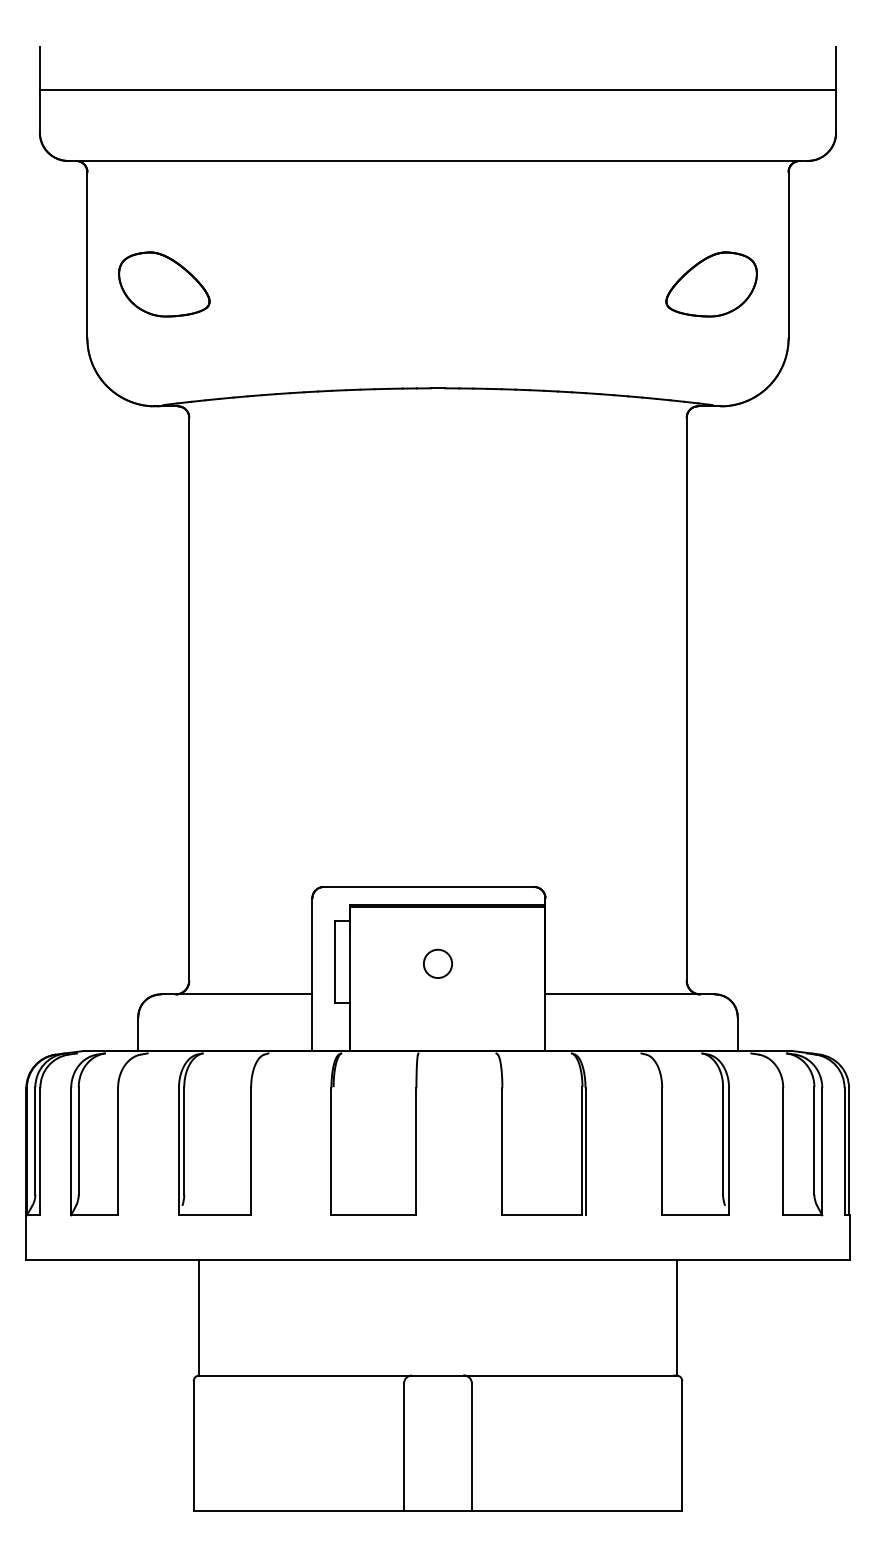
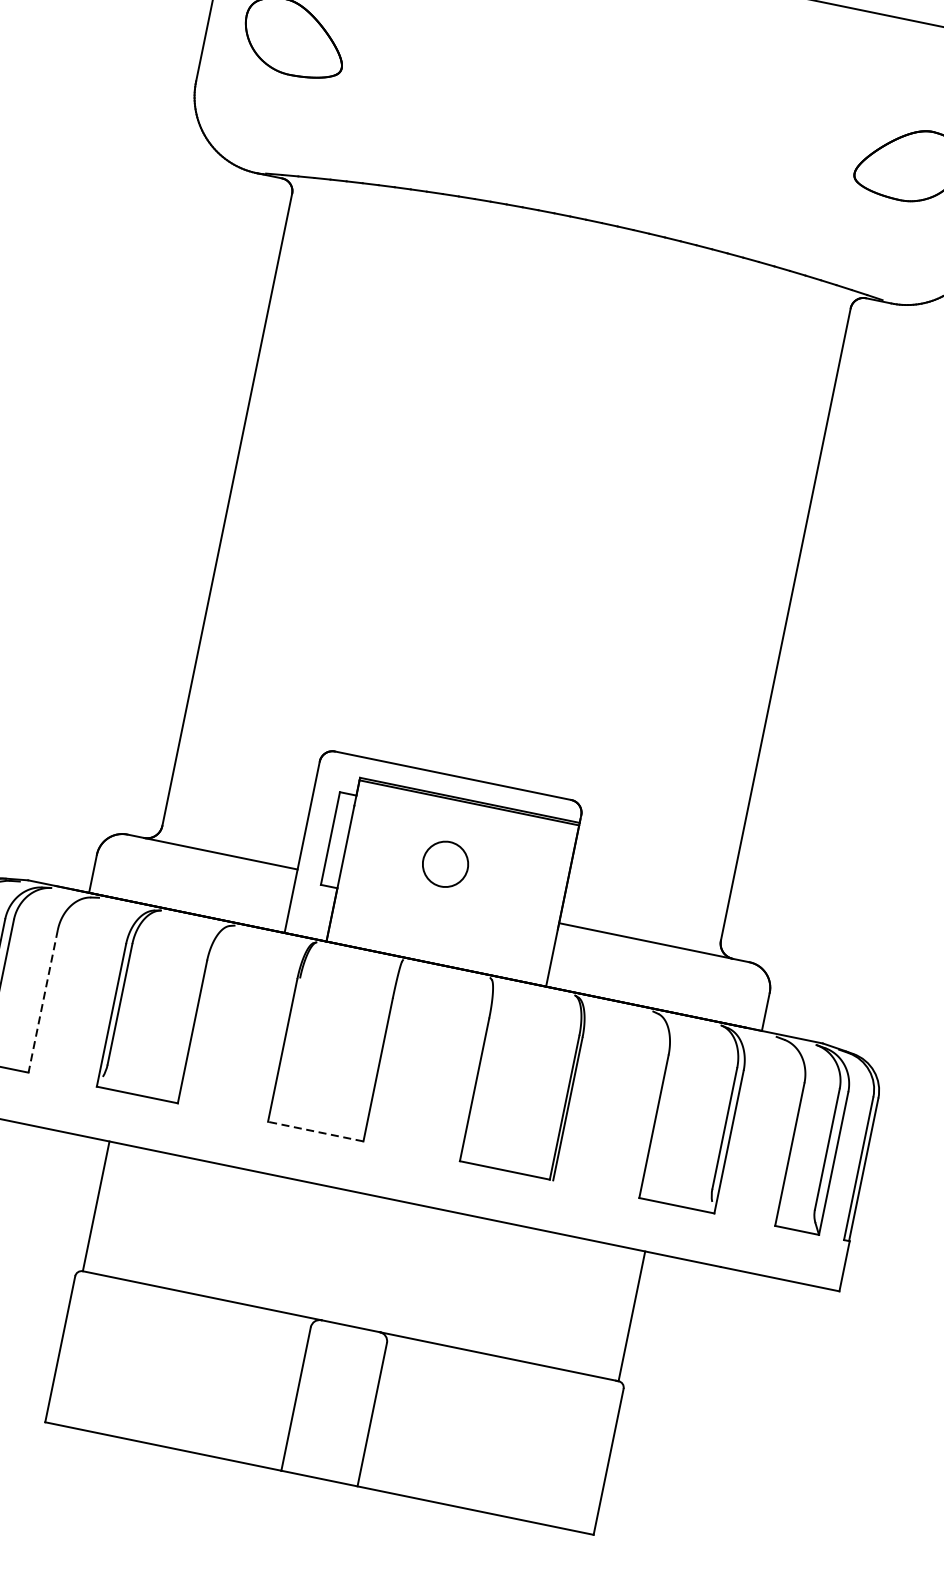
circle: (437, 963) -> (445, 863), size x1.4
line: (118, 1151) -> (43, 1001), solid -> dashed
line: (373, 1215) -> (315, 1131), solid -> dashed

